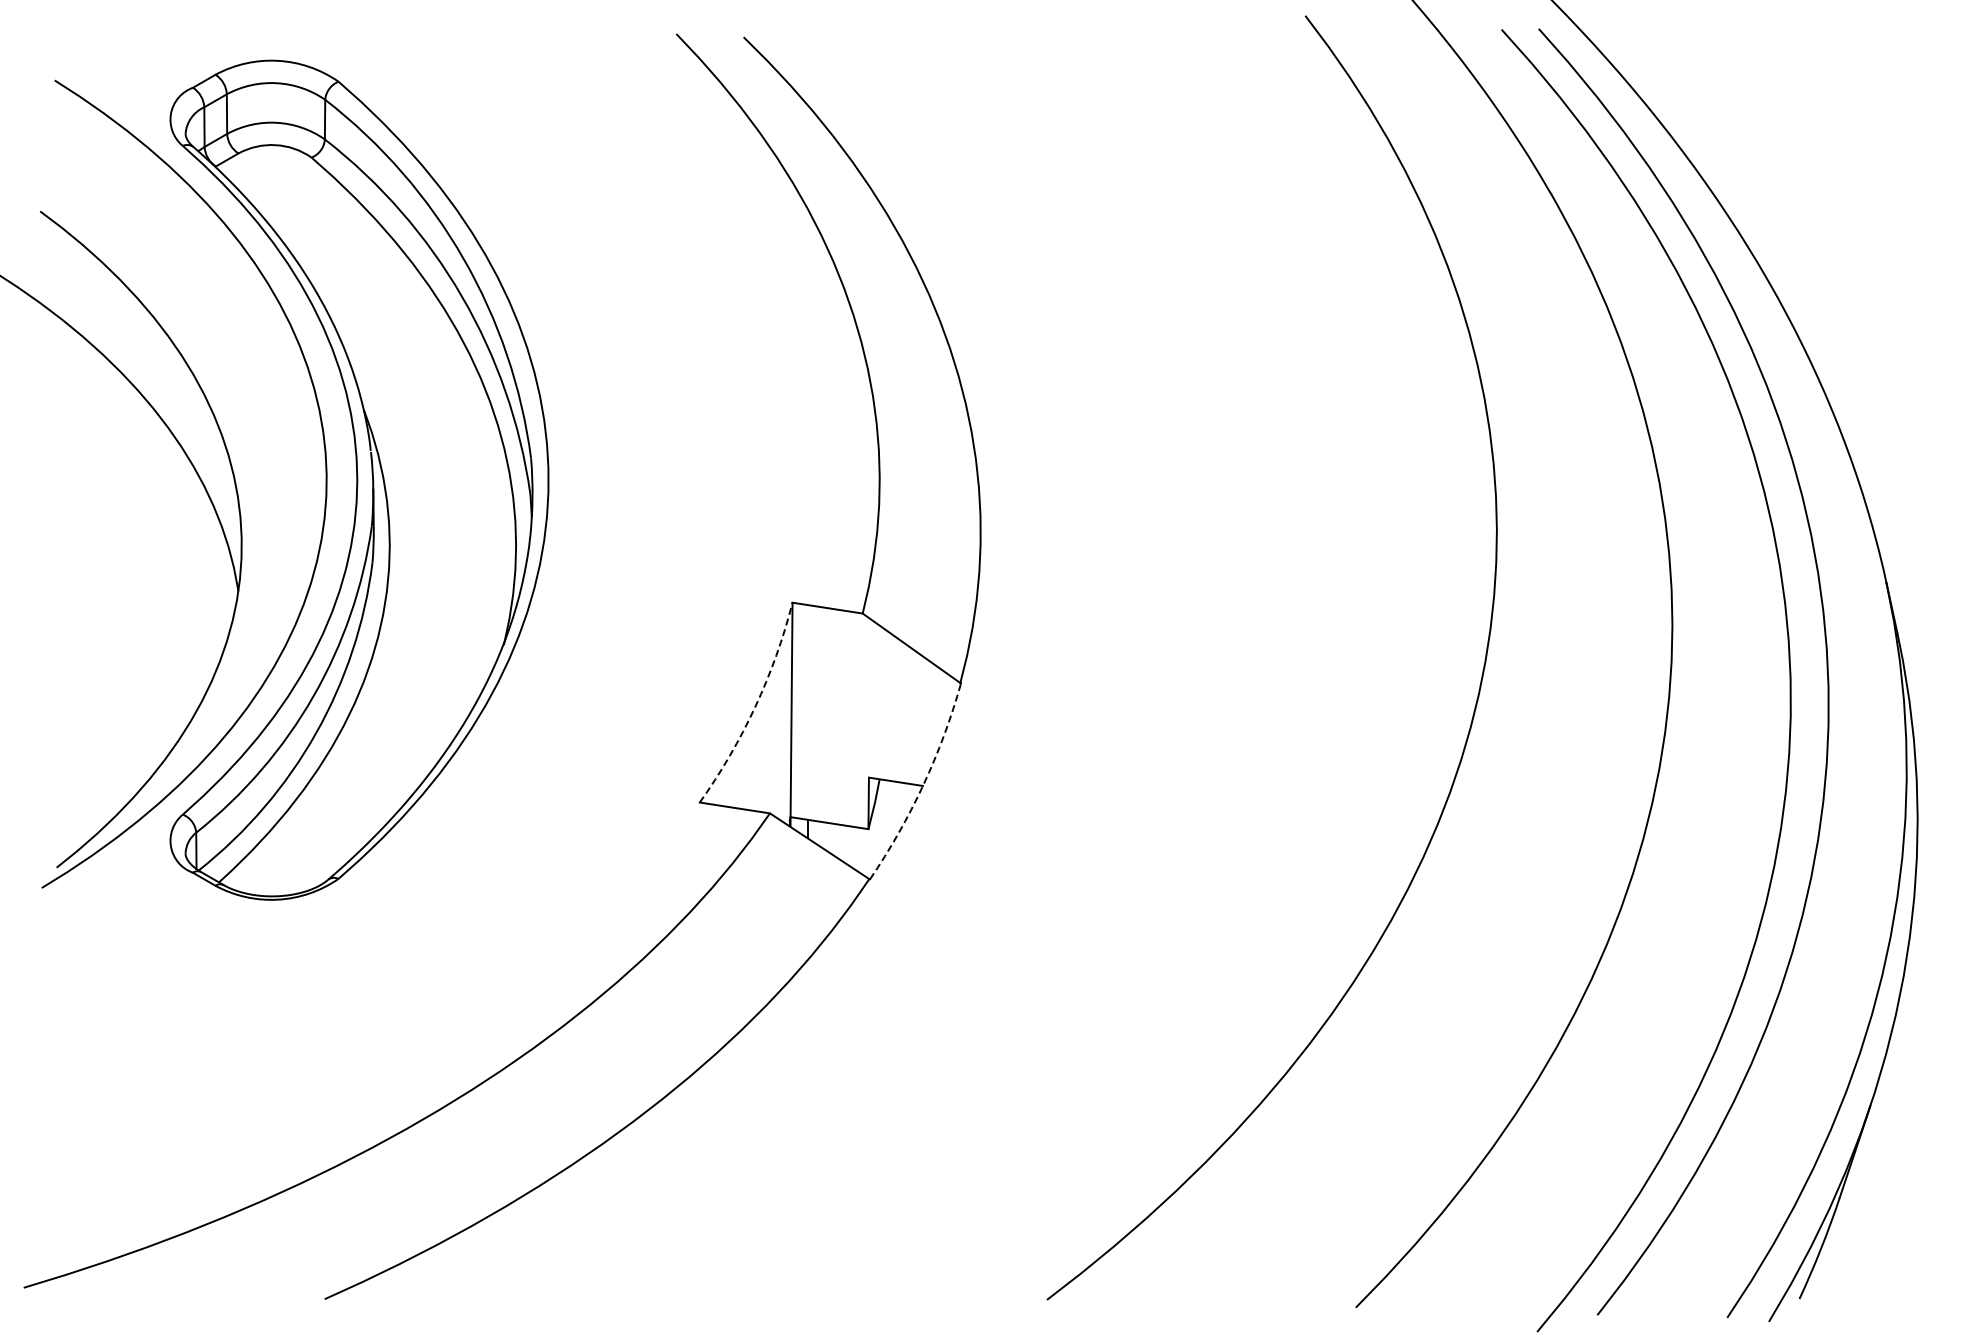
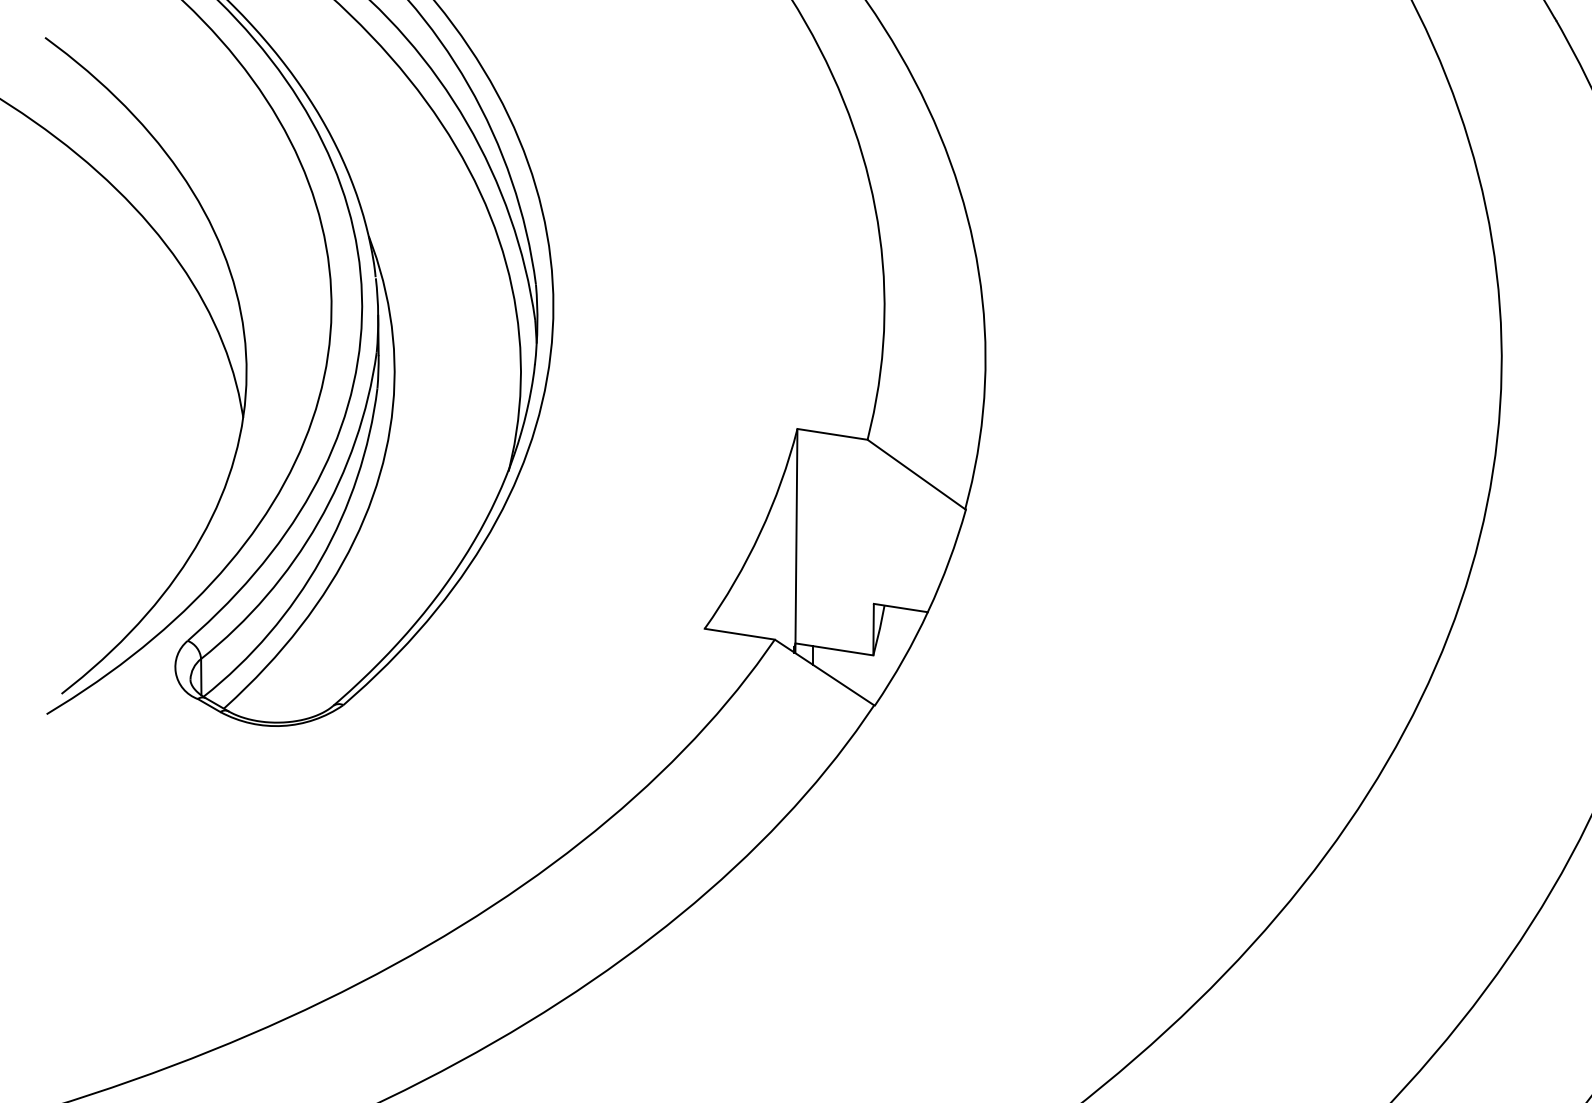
arc: (755, 706) -> (760, 532), dashed -> solid
arc: (923, 784) -> (928, 610), dashed -> solid

